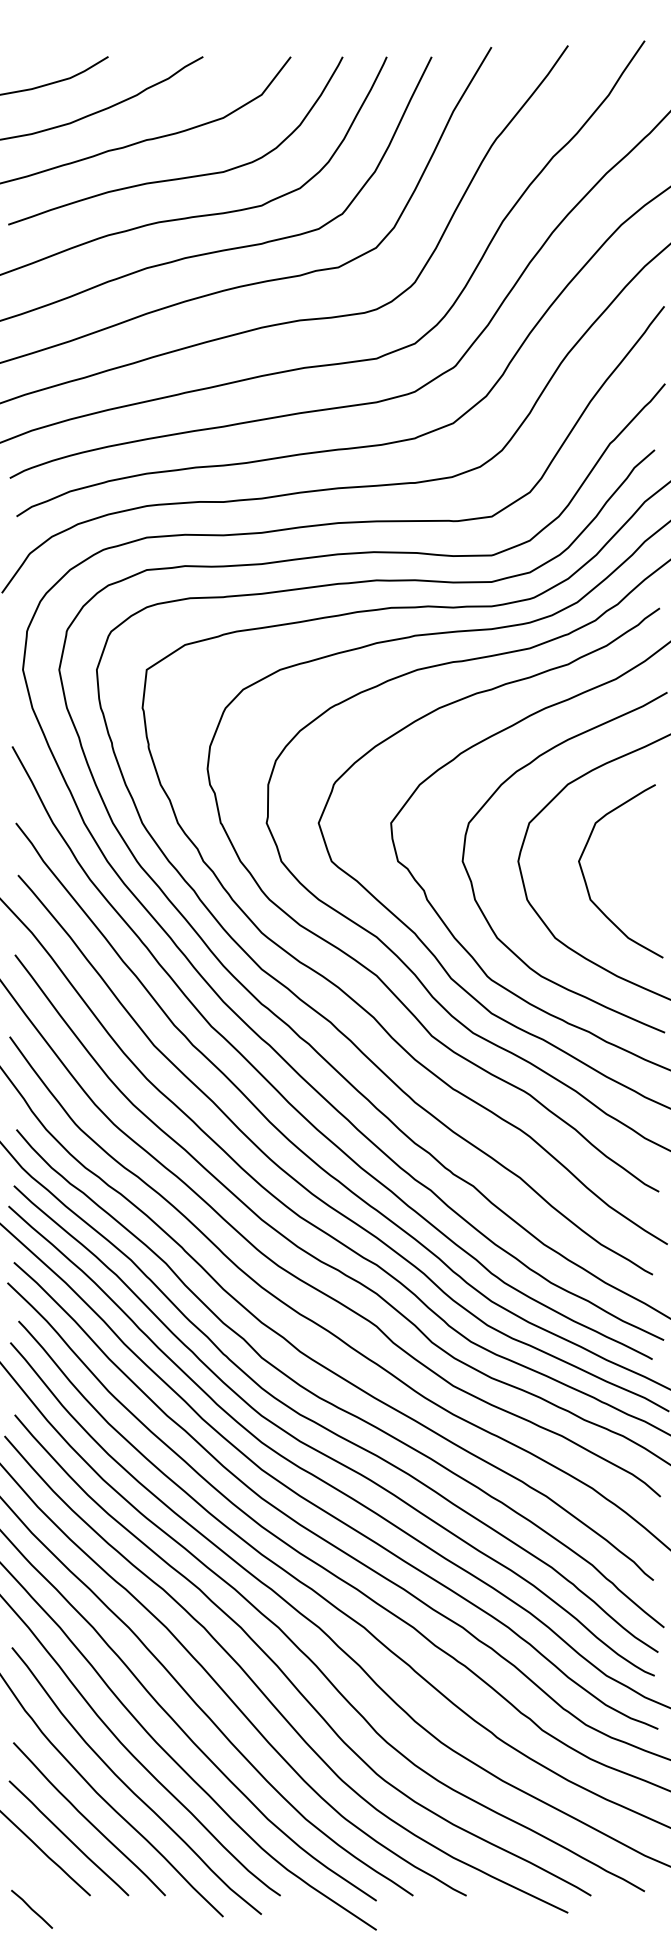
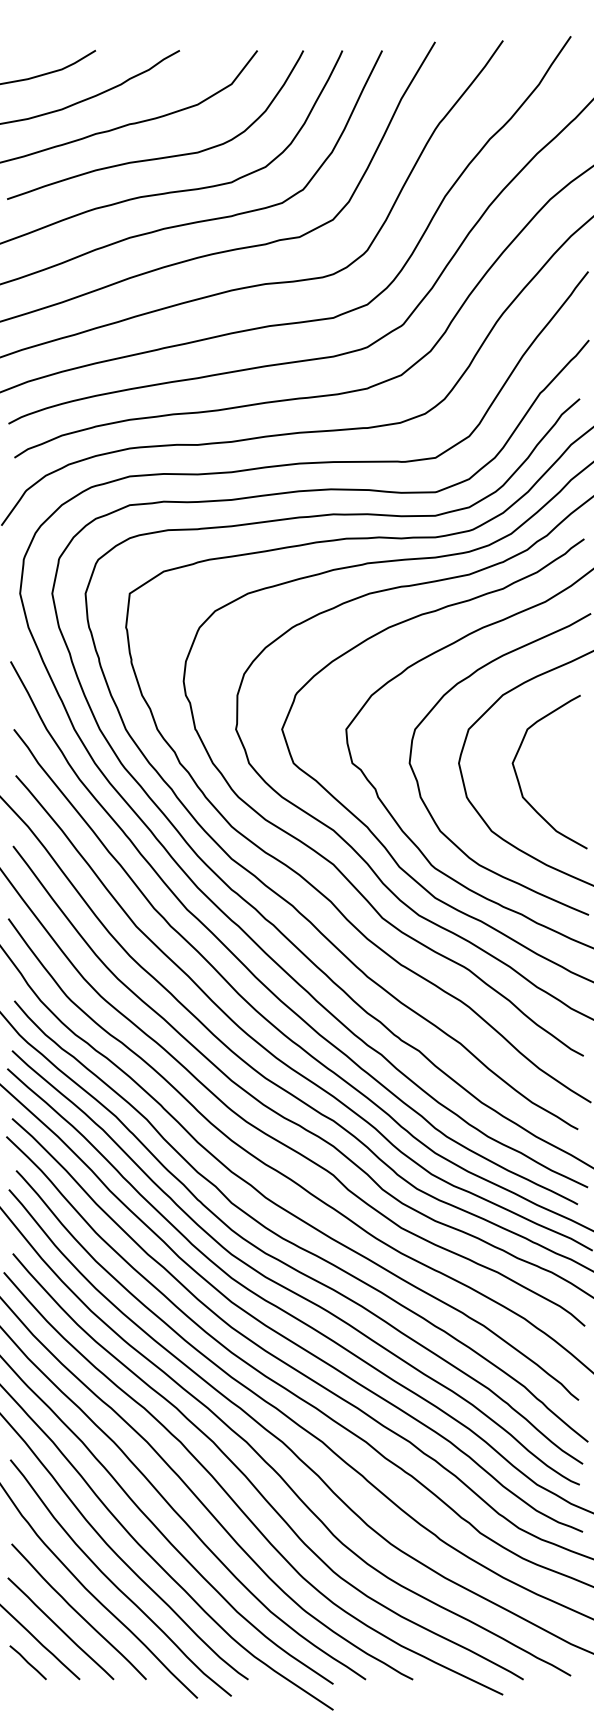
line: (31, 1909) -> (27, 1662), moved

